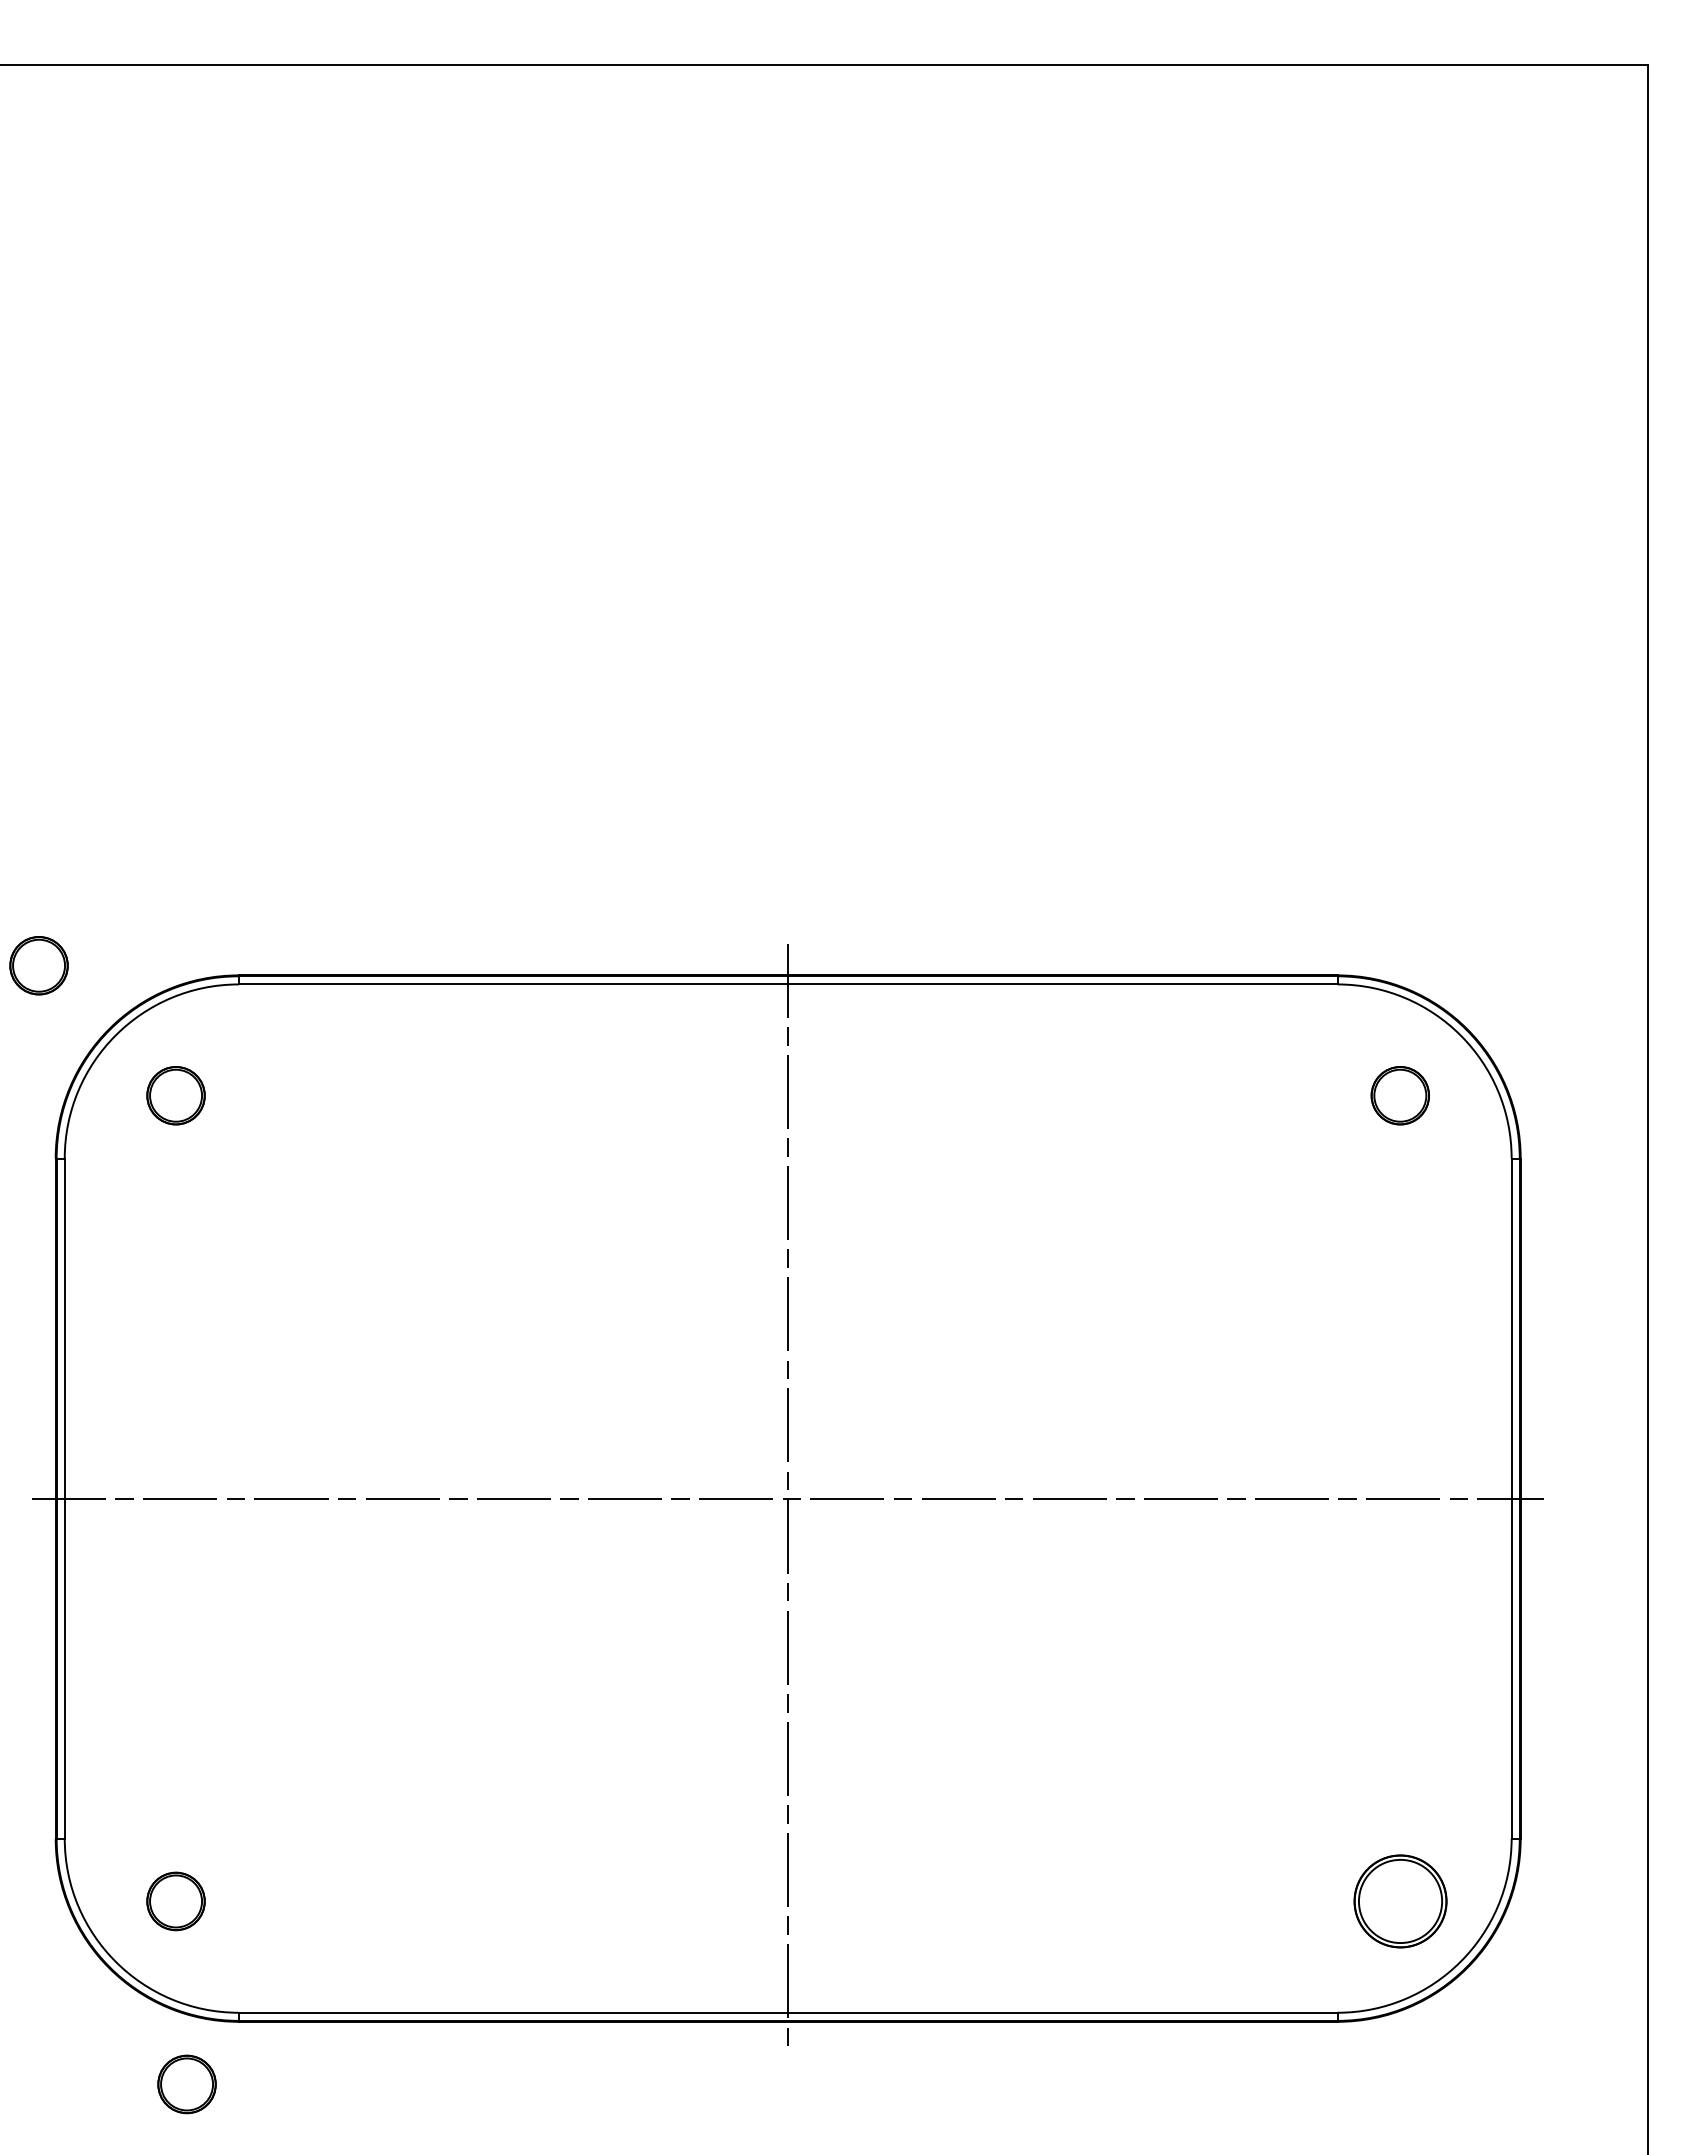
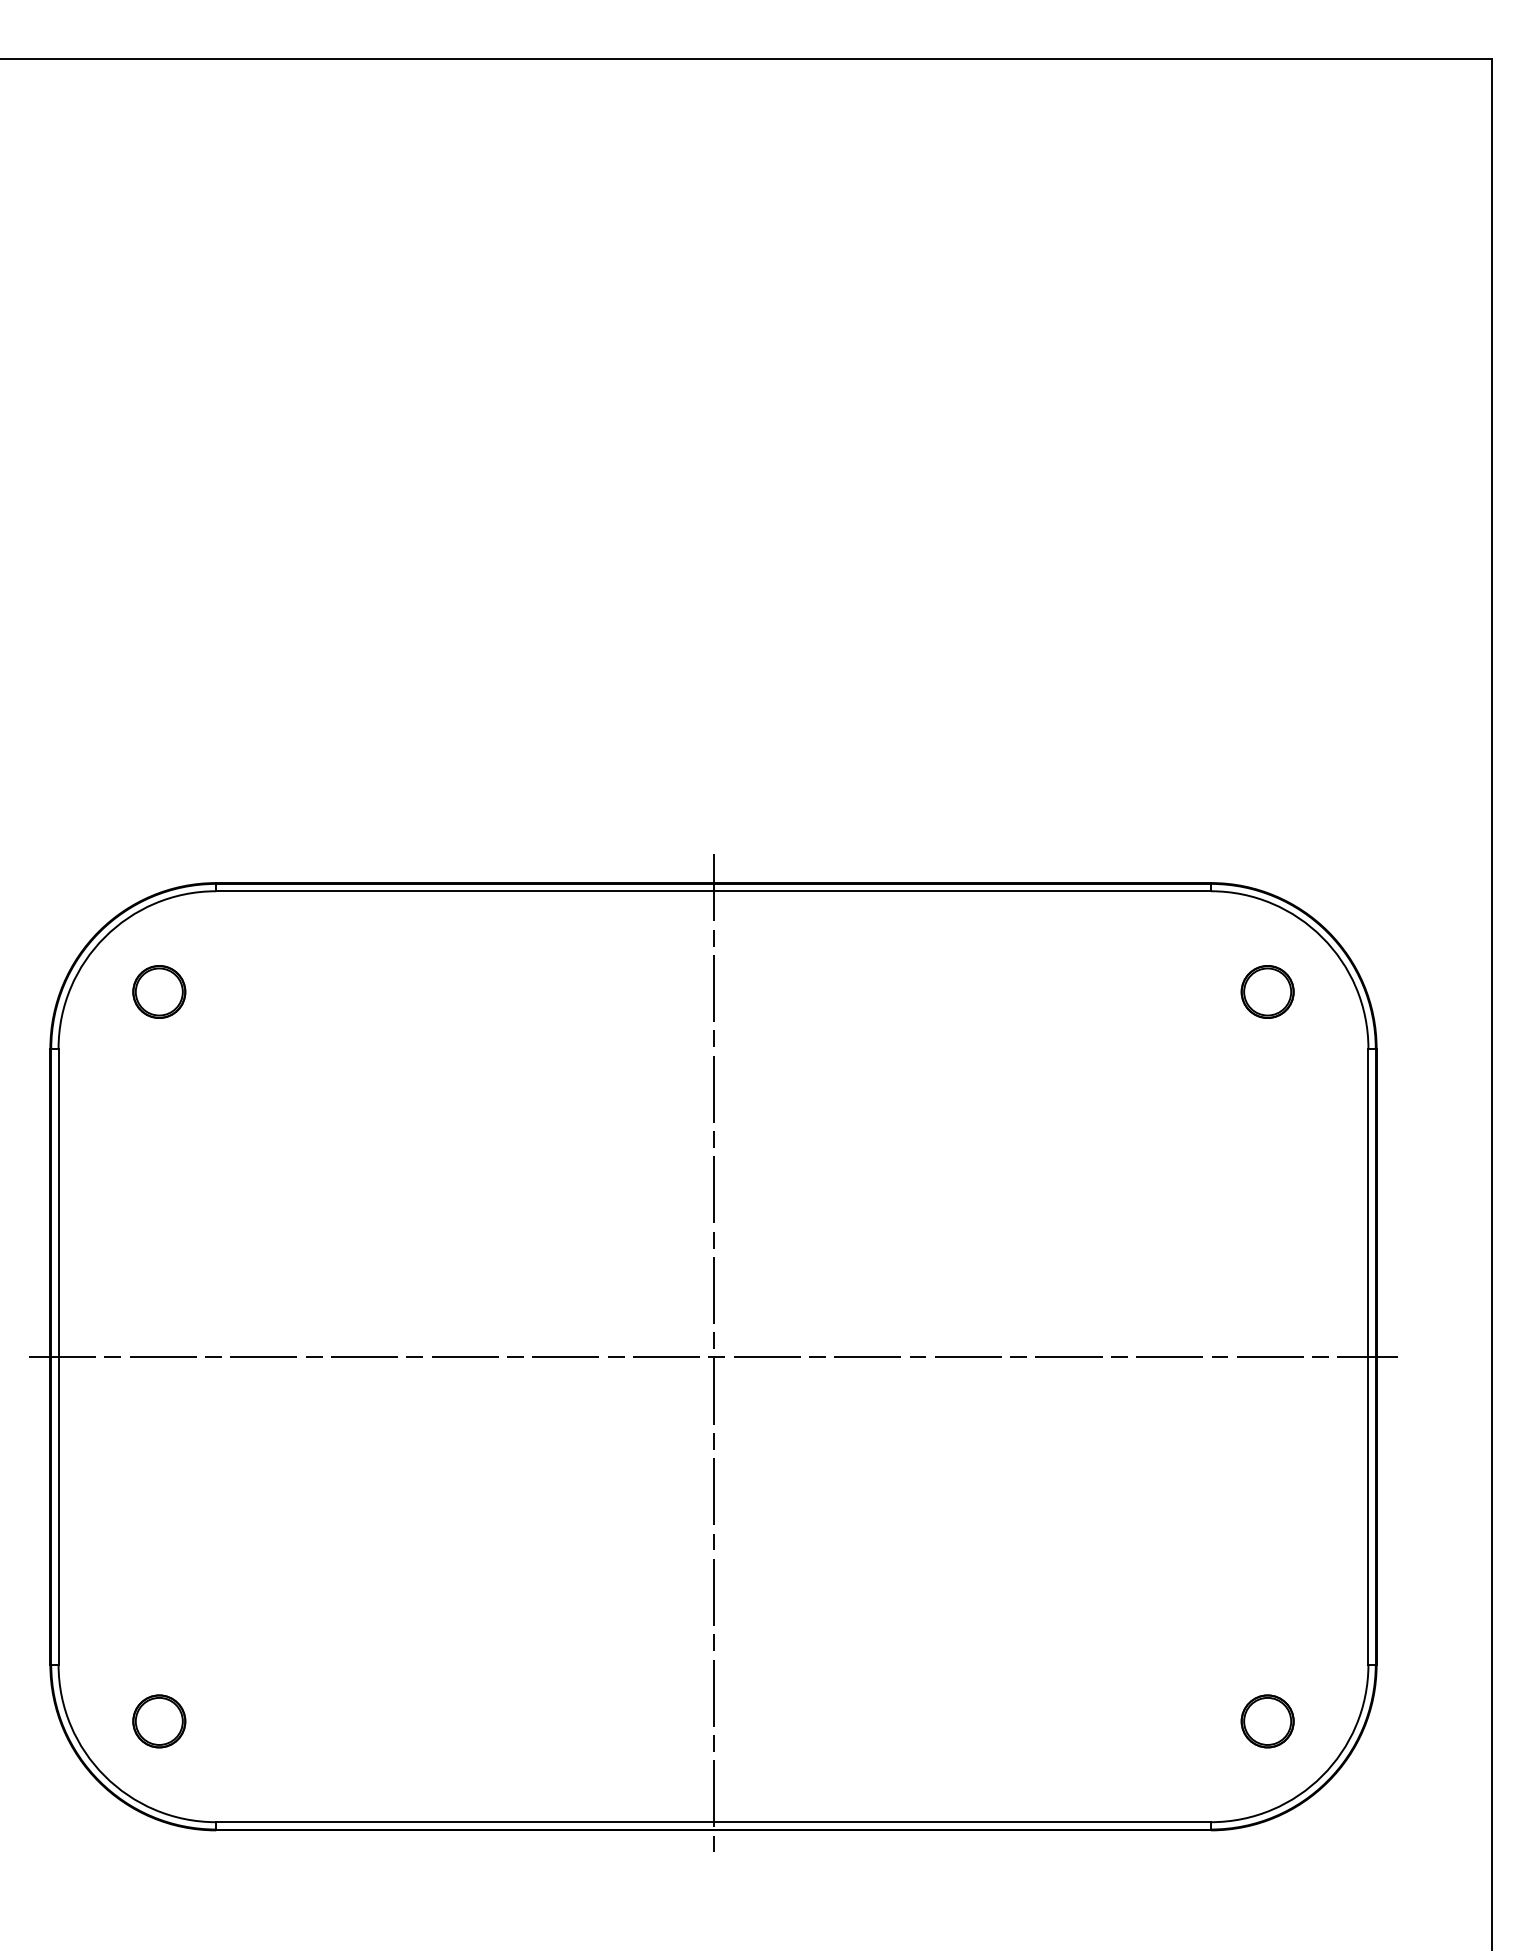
part: (38, 965) -> (34, 874), removed
part: (1399, 1901) -> (1266, 1721), size x0.62
part: (186, 2084) -> (168, 1887), removed

